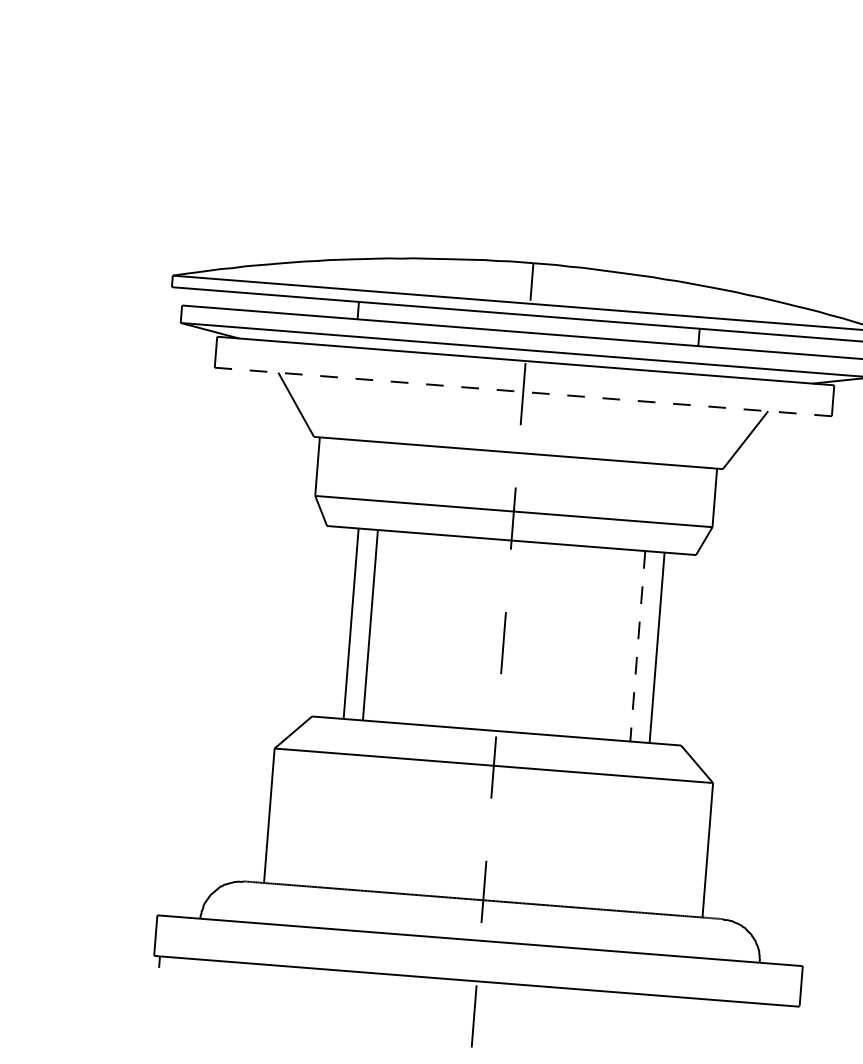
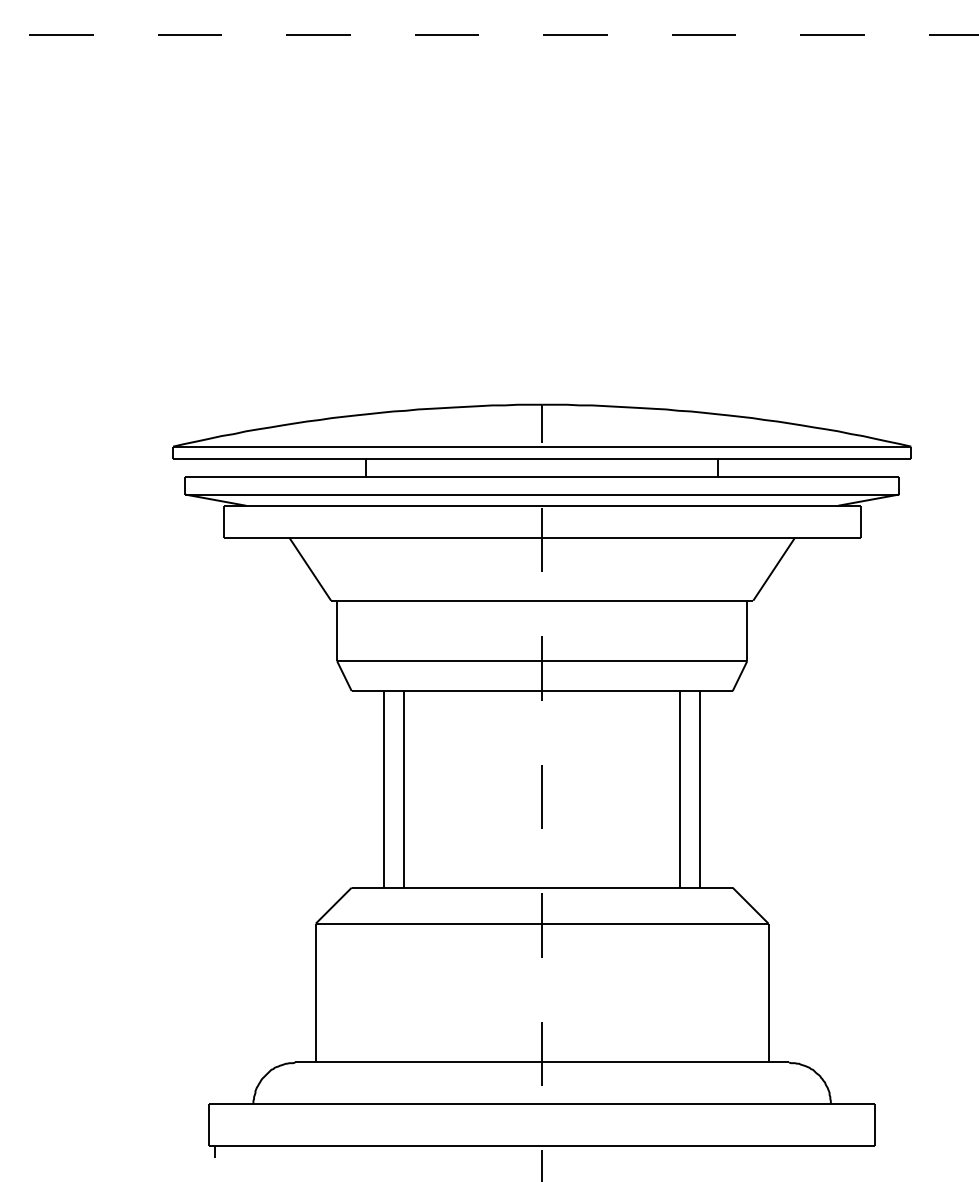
line: (523, 391) -> (542, 537), dashed -> solid
line: (638, 646) -> (680, 789), dashed -> solid

